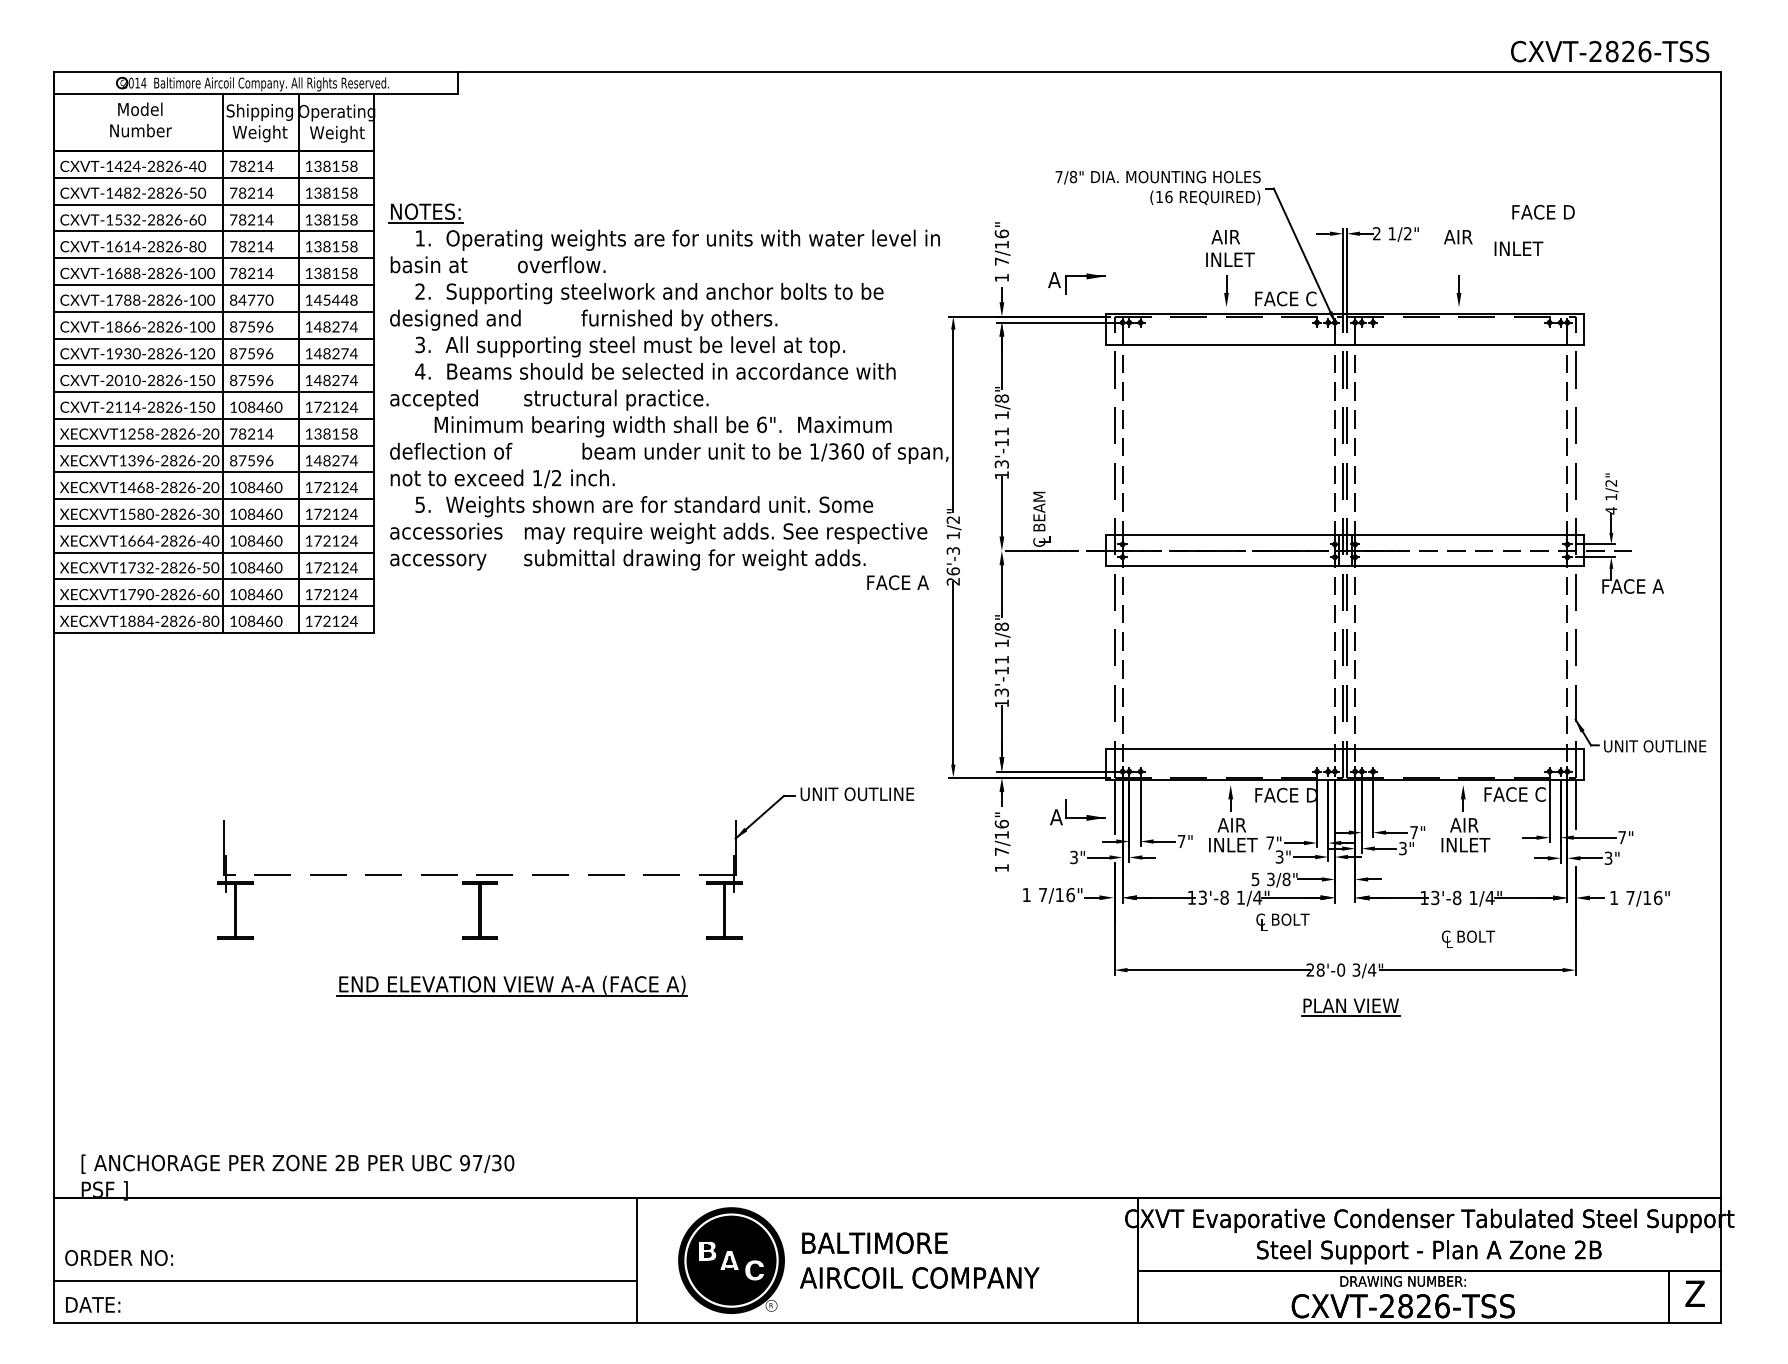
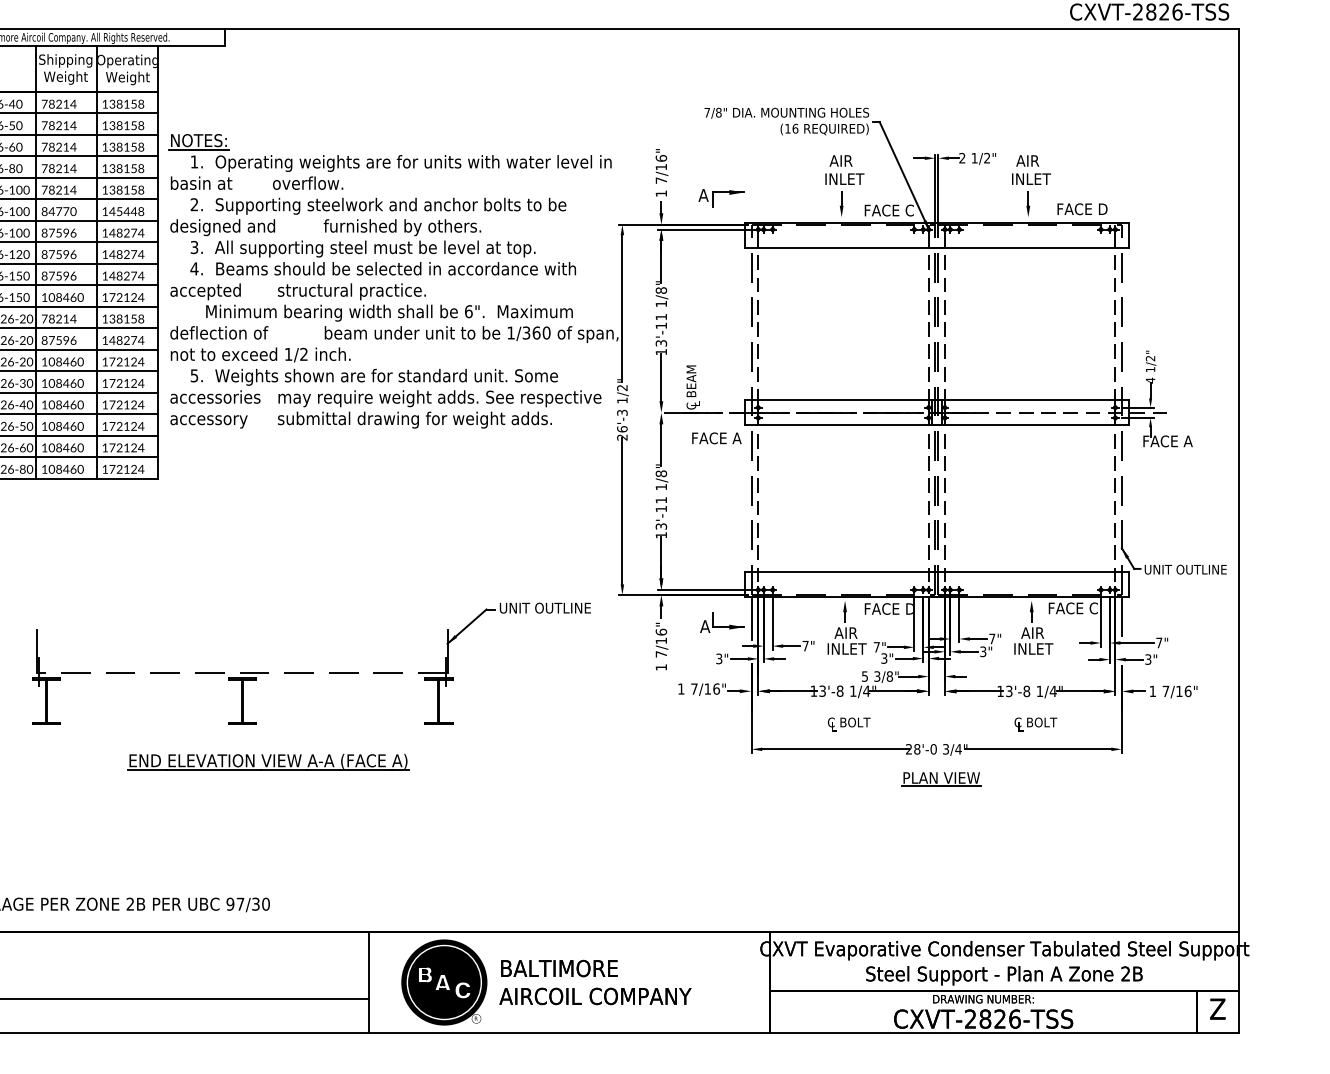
text: (1543, 211) -> (1082, 208), moved
text: (1518, 248) -> (1031, 178), moved
text: (897, 582) -> (716, 438), moved
text: (1282, 921) -> (848, 723), moved

